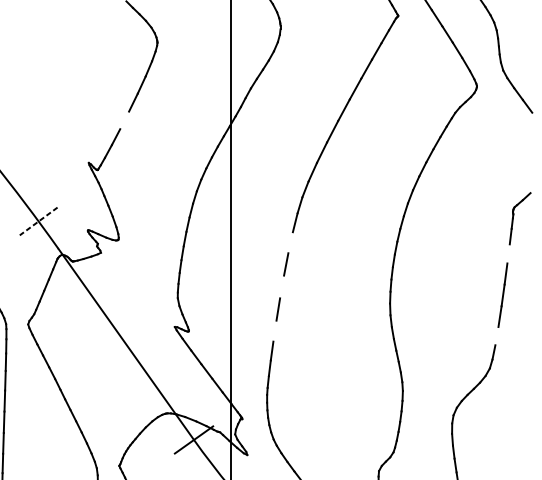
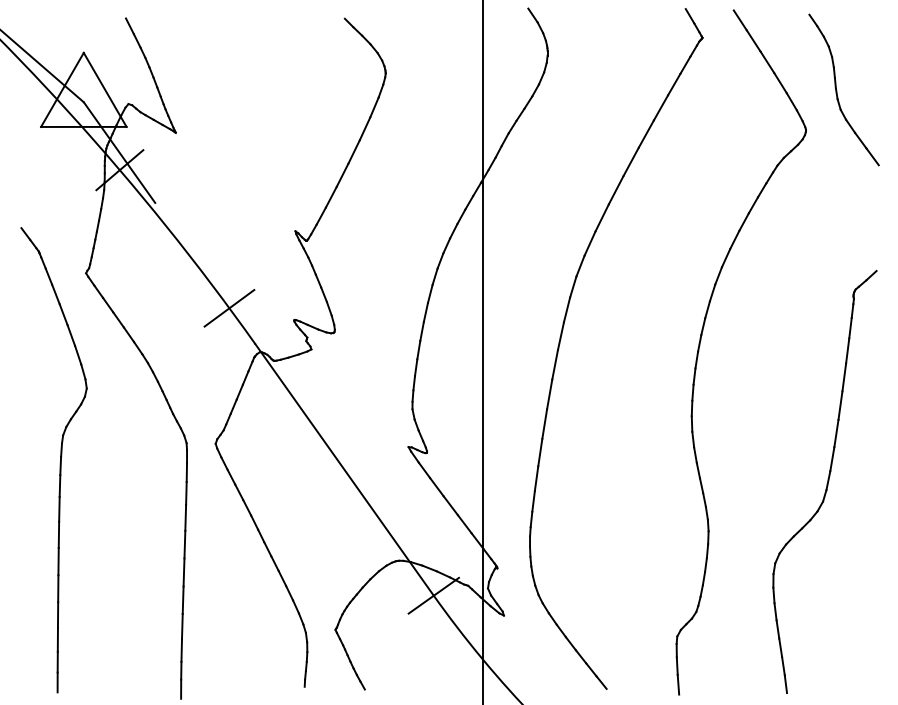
line: (124, 119) -> (342, 174), added
line: (38, 221) -> (229, 308), dashed -> solid
line: (290, 242) -> (560, 336), added
line: (508, 253) -> (847, 350), added
line: (281, 286) -> (549, 394), added
line: (275, 331) -> (540, 452), added
line: (497, 336) -> (832, 459), added

